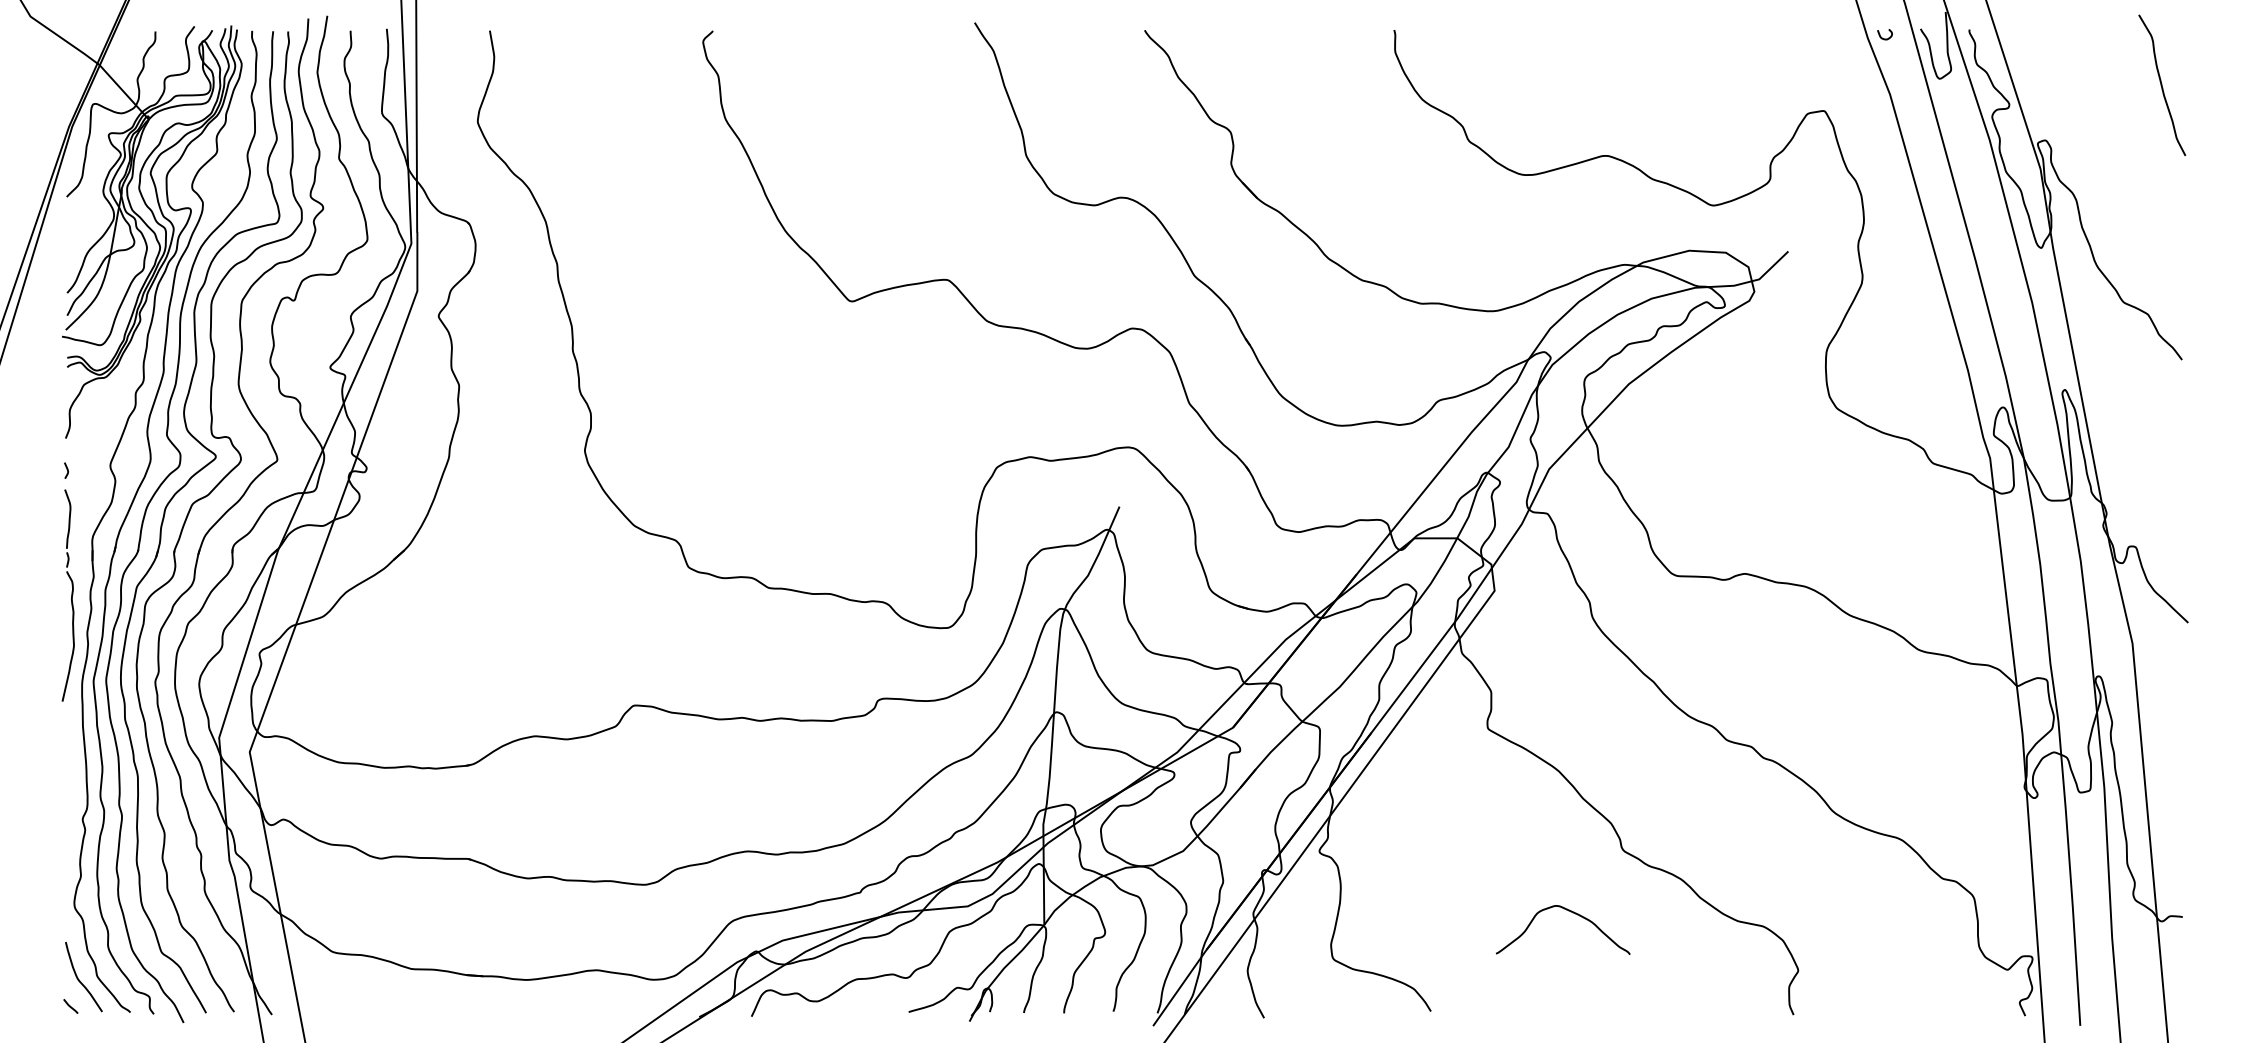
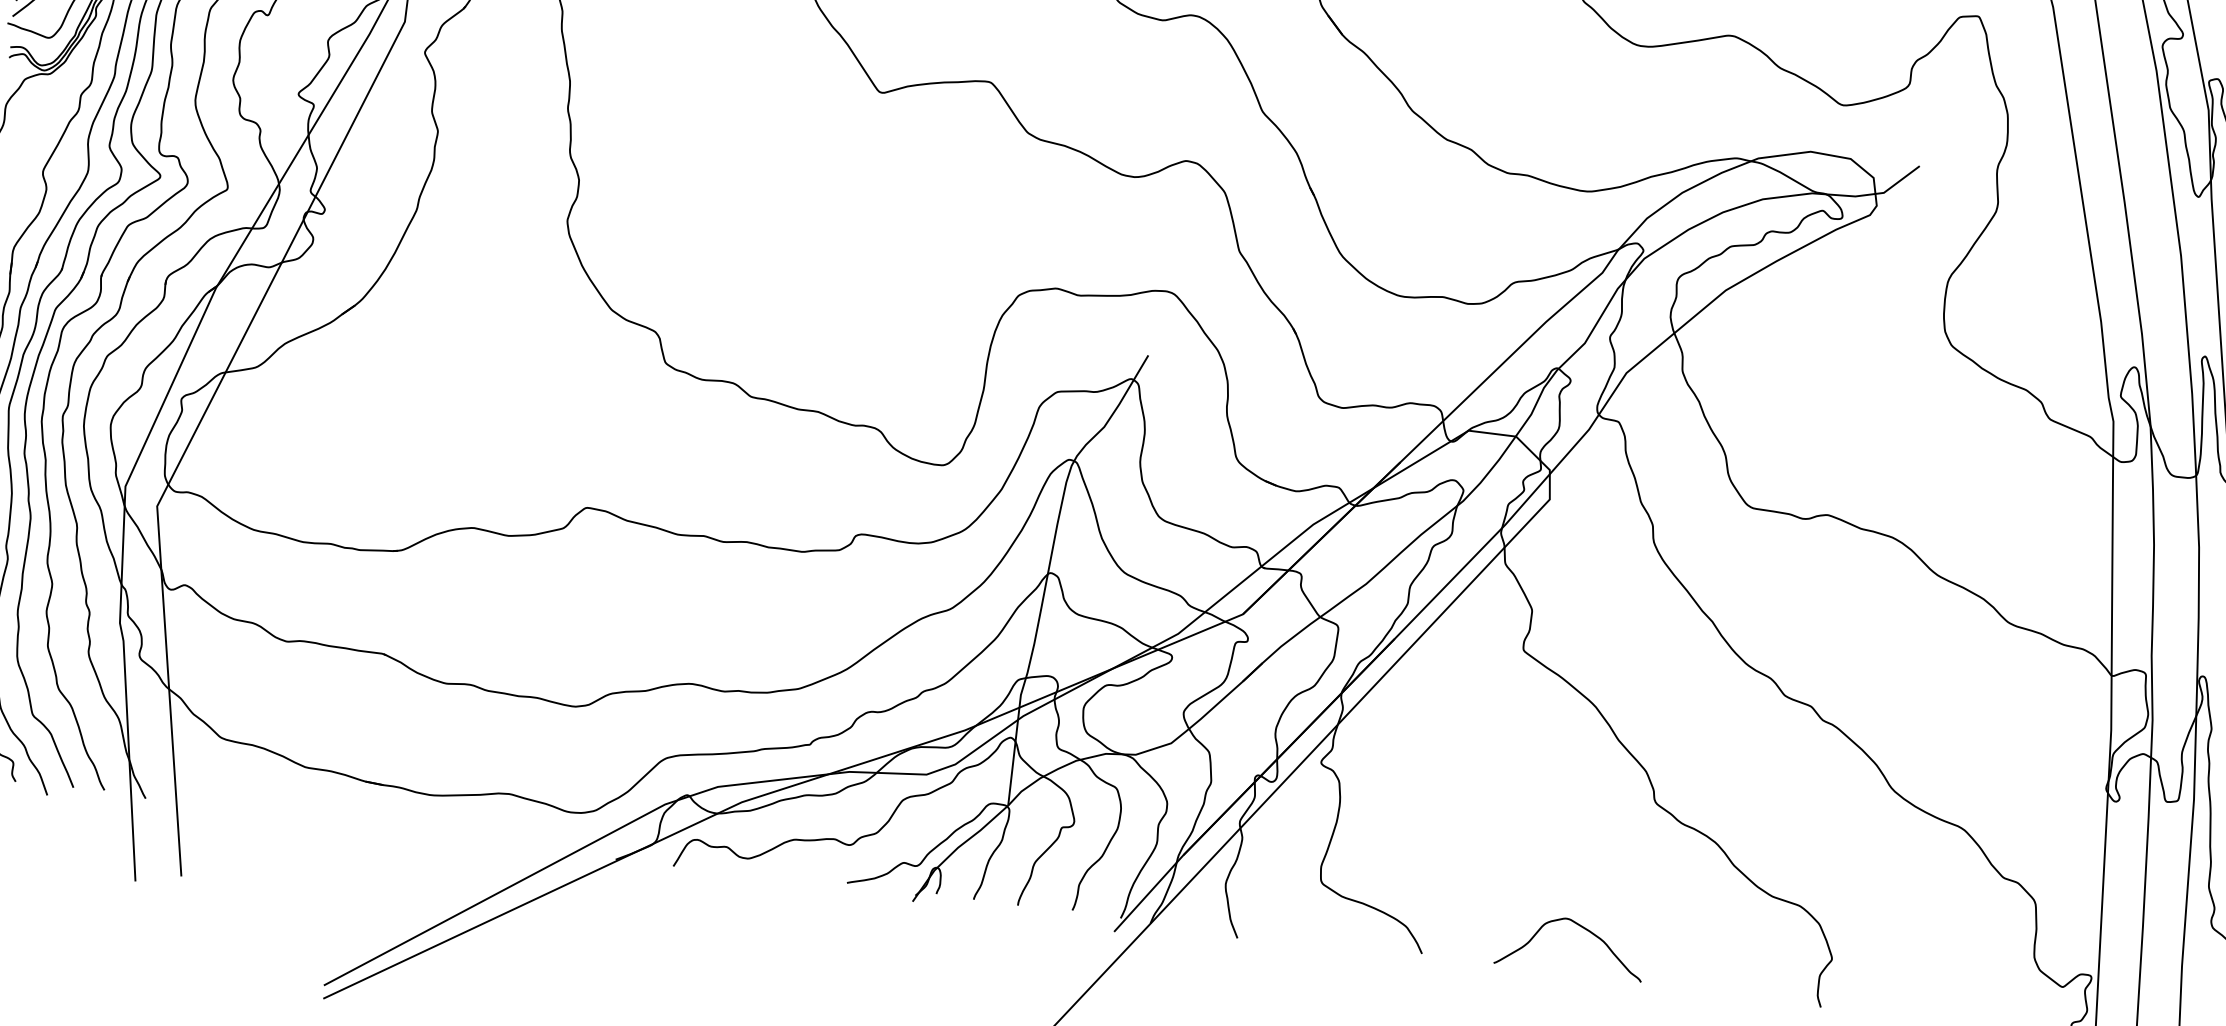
curve: (1570, 912) -> (1581, 927), moved

